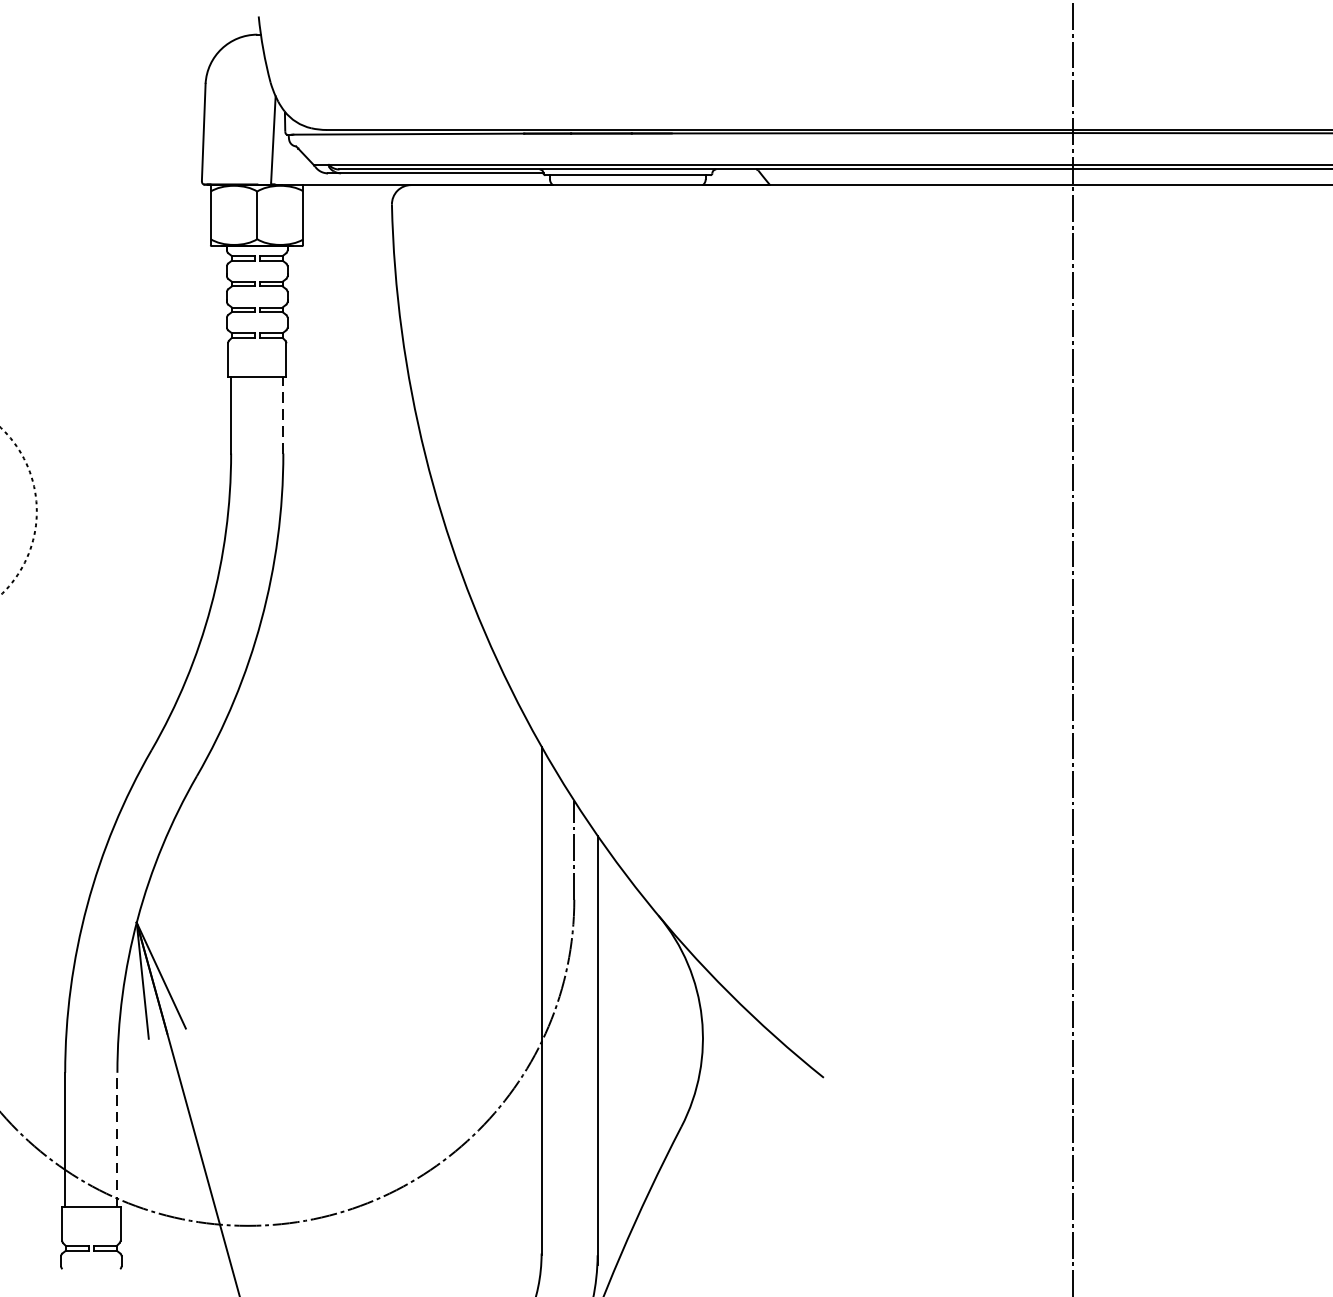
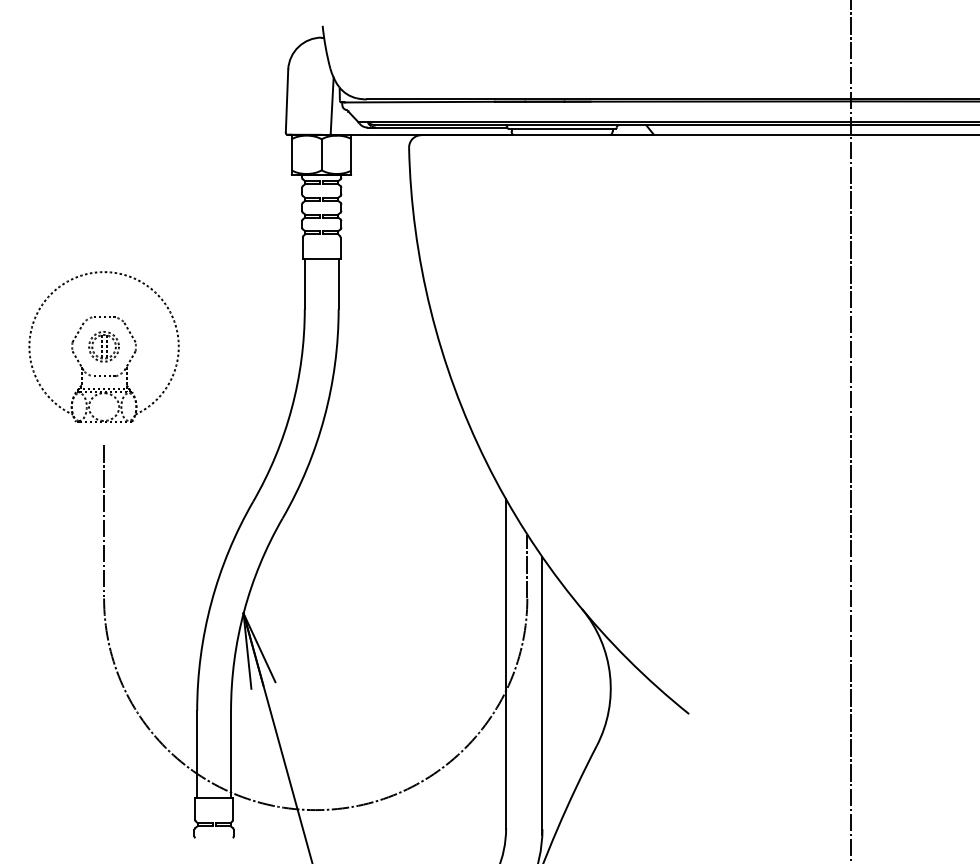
line: (283, 415) -> (338, 284), dashed -> solid
line: (118, 1140) -> (231, 754), dashed -> solid

